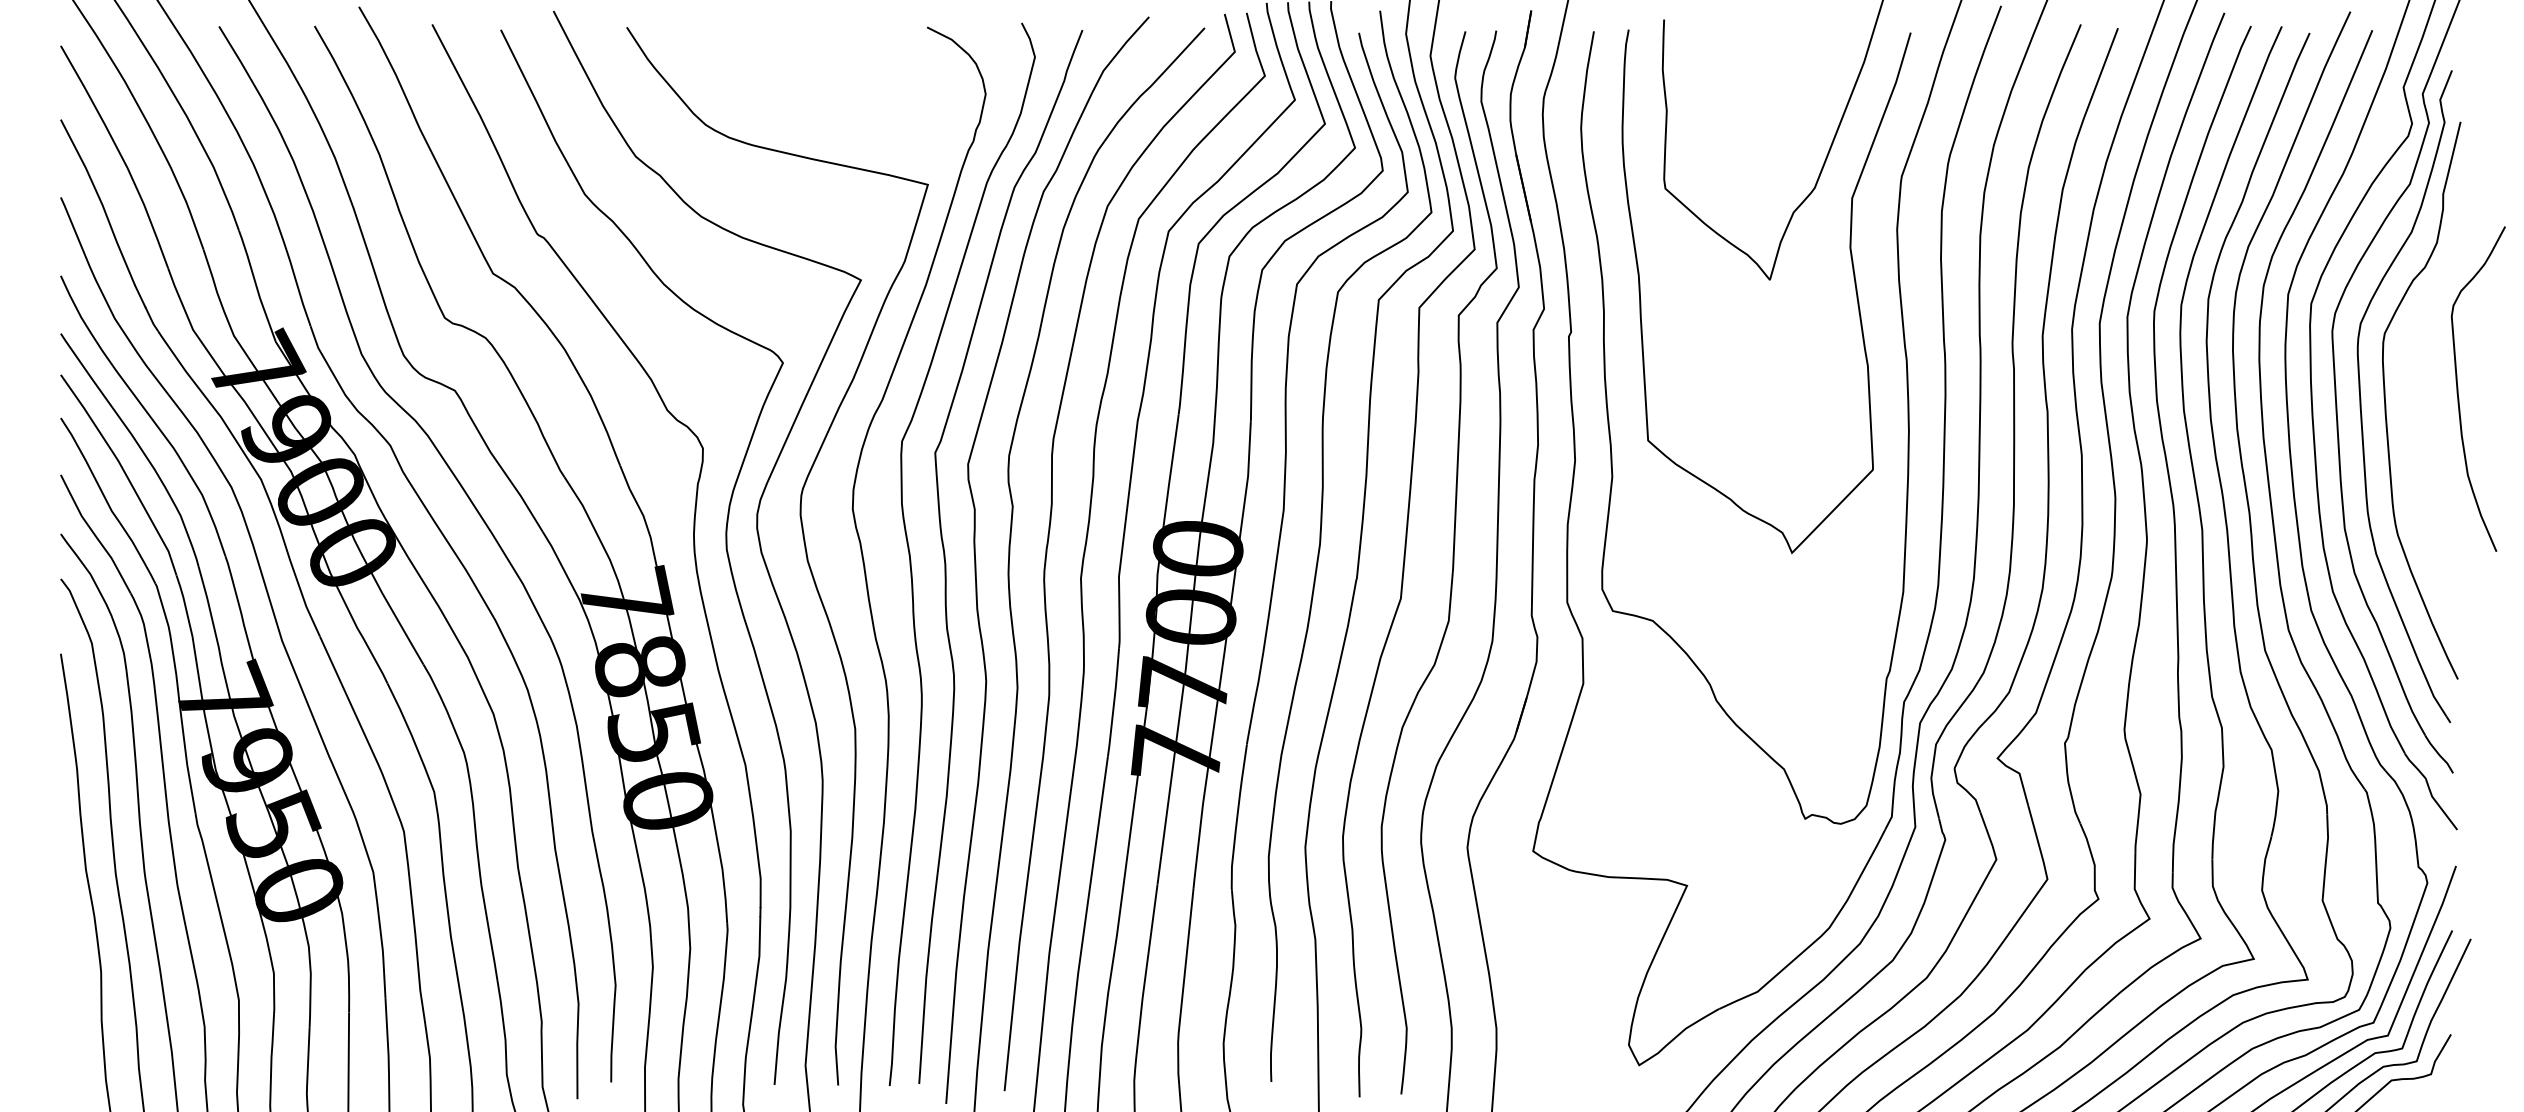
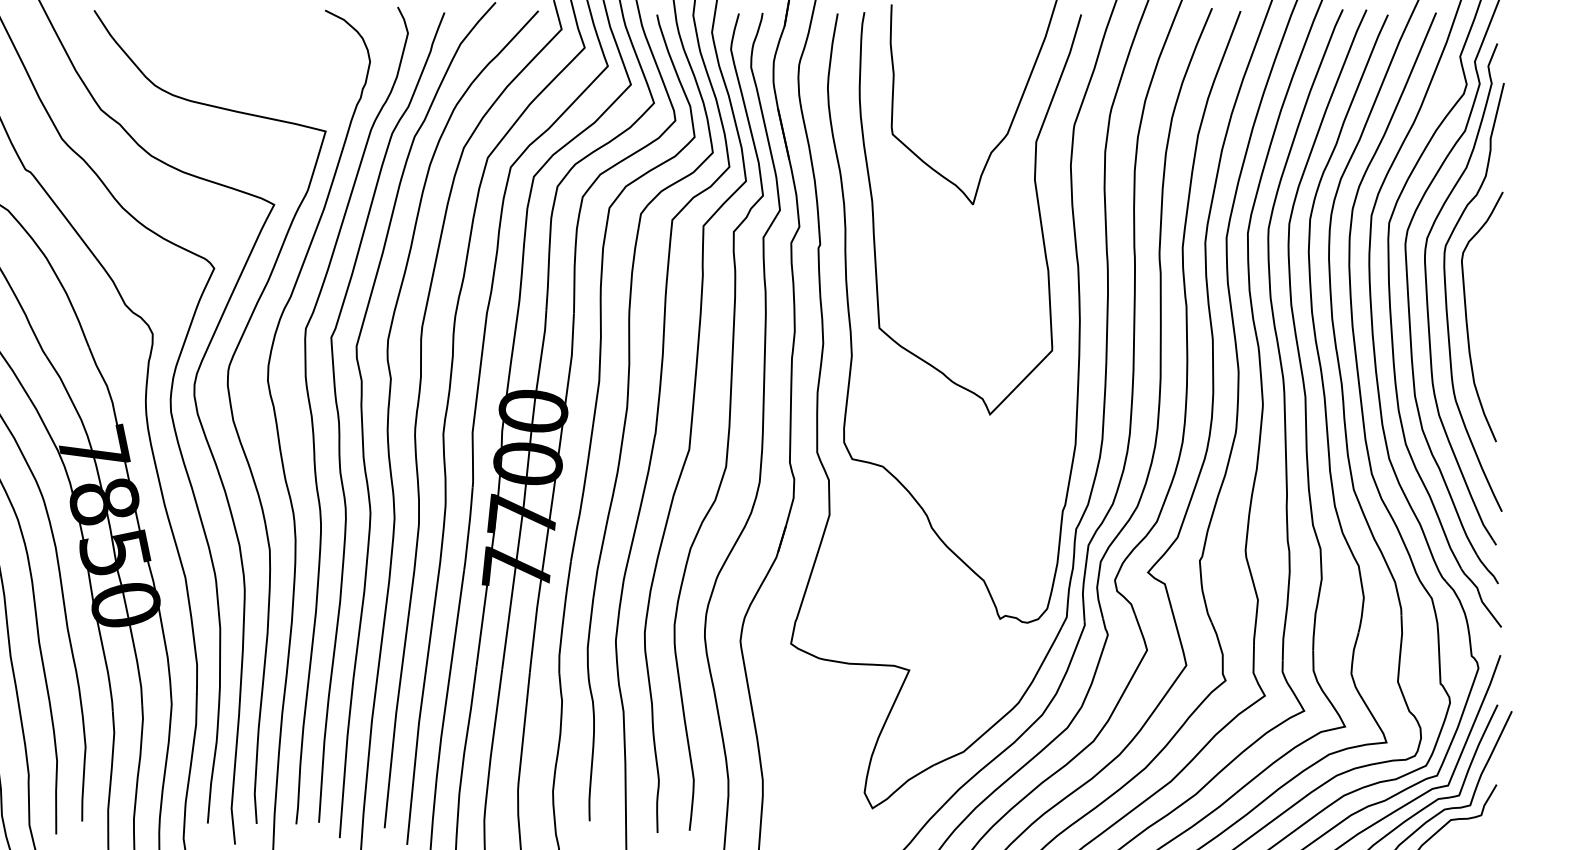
curve: (2458, 388) -> (1467, 316), moved

